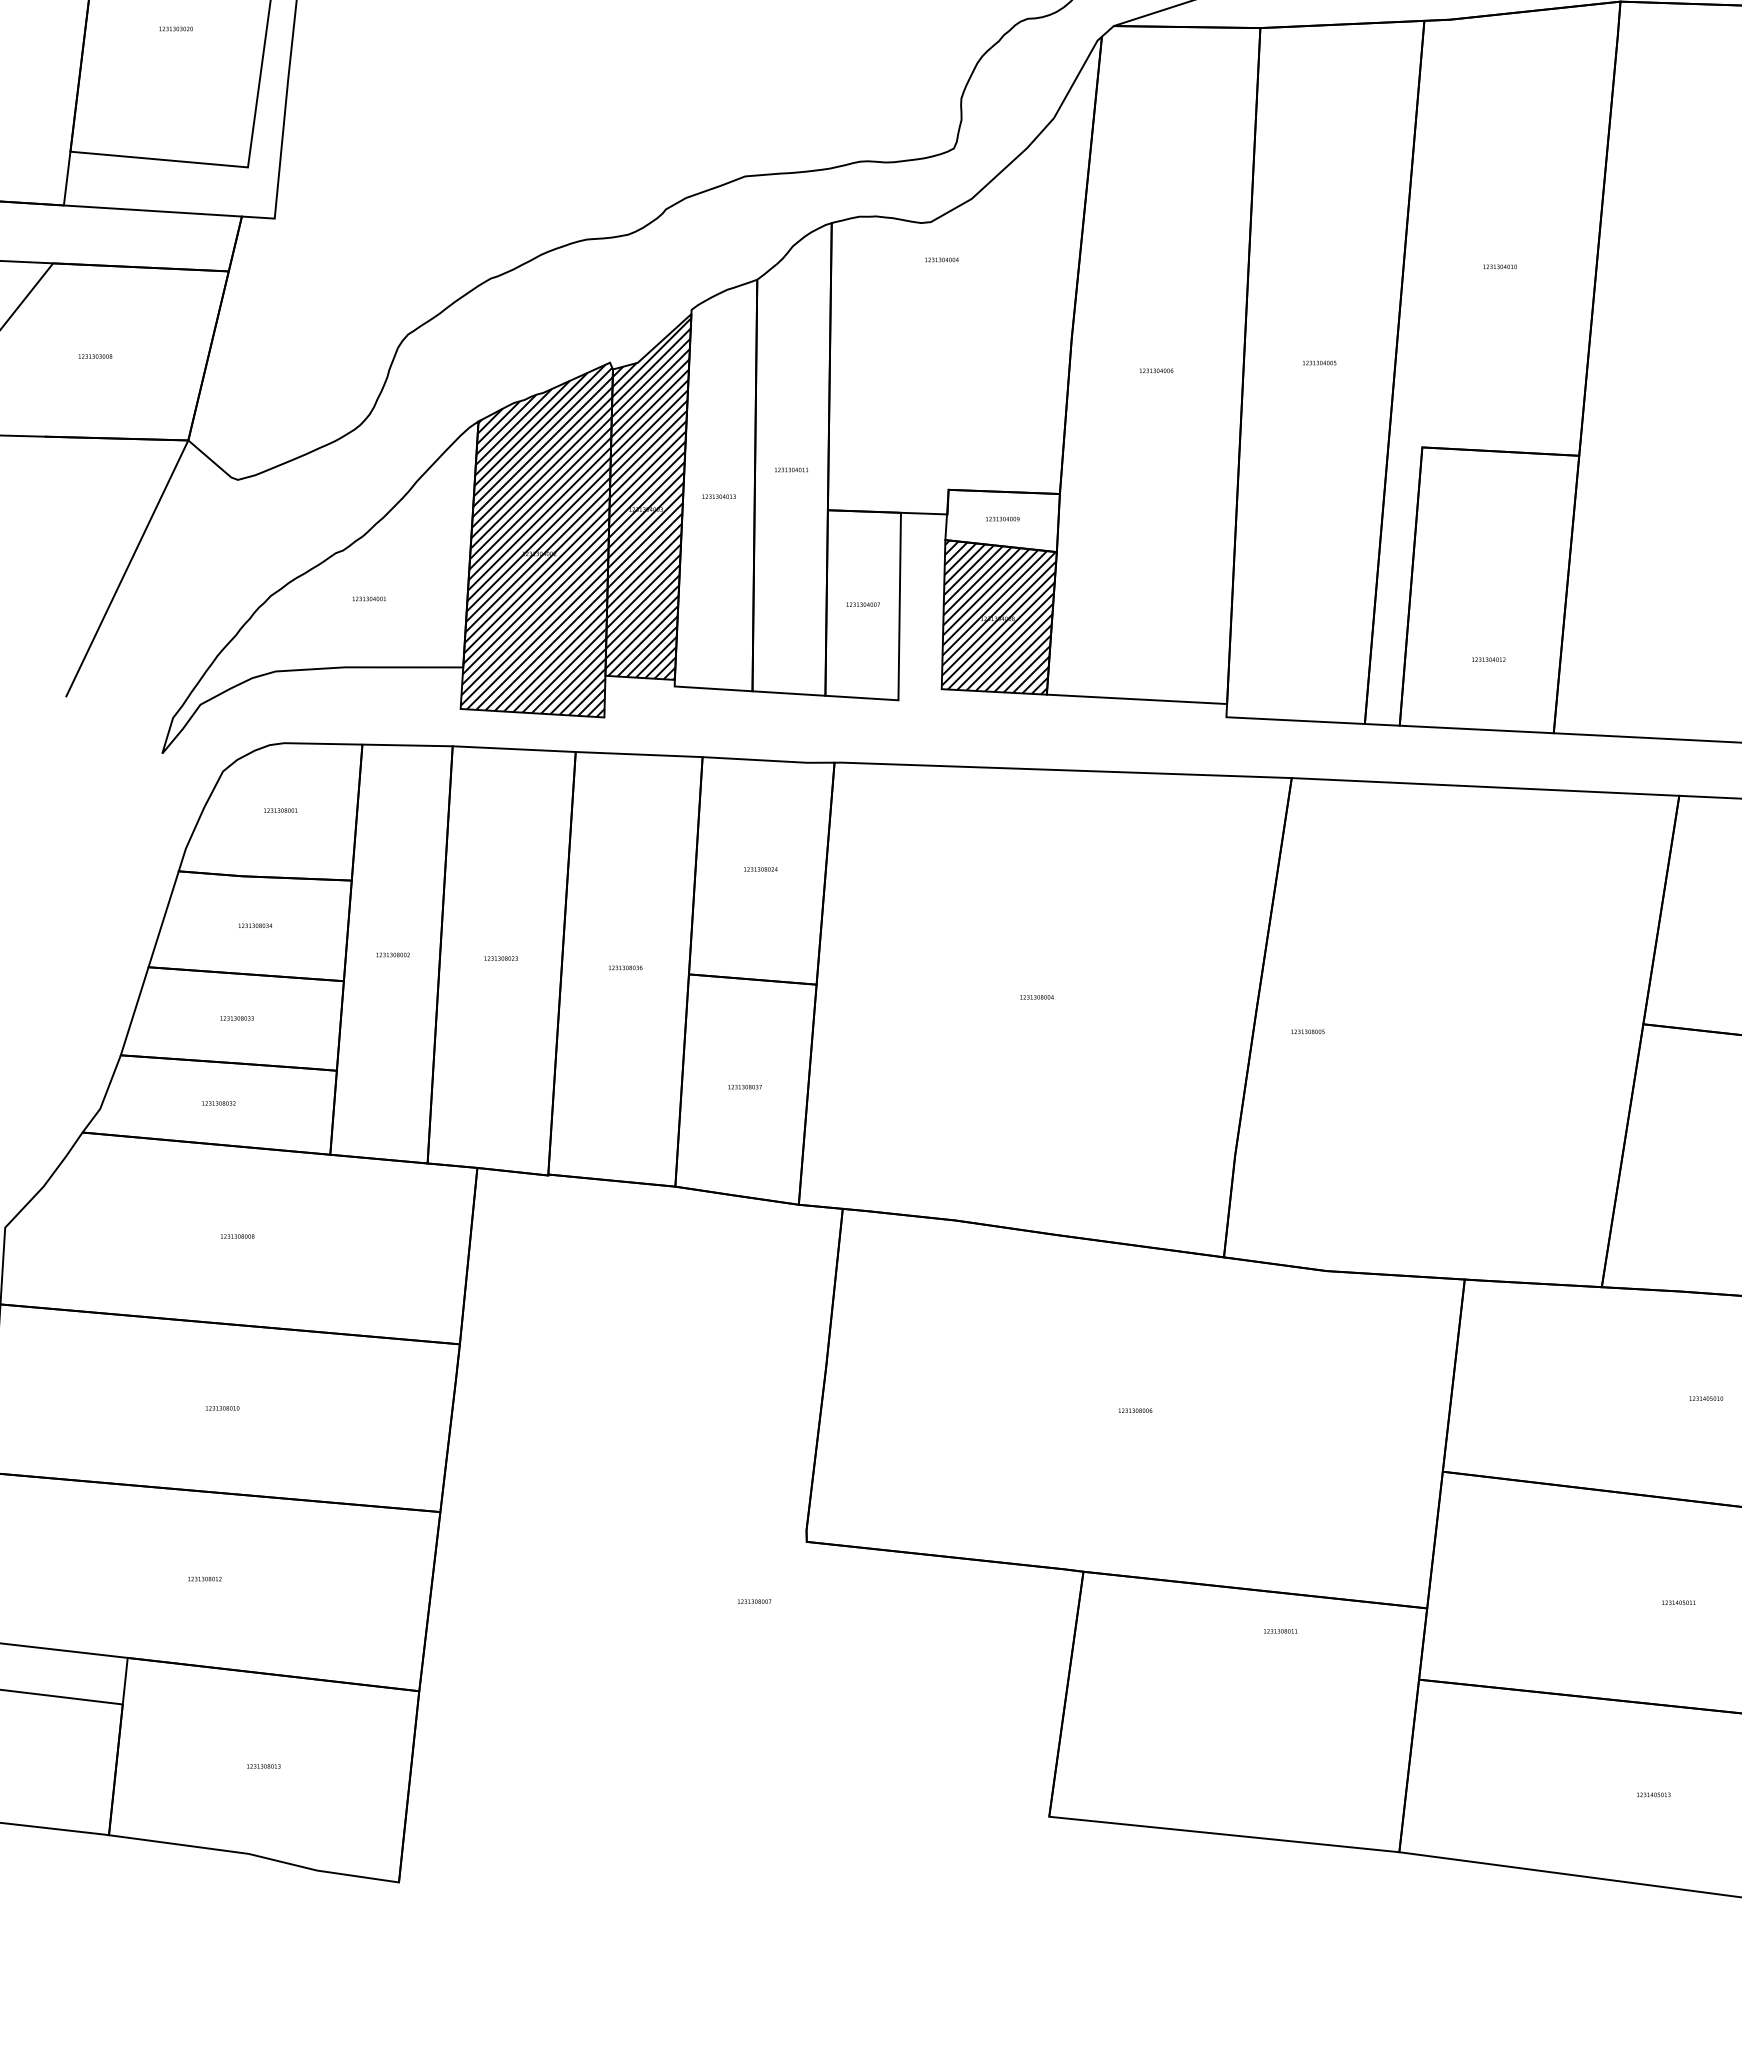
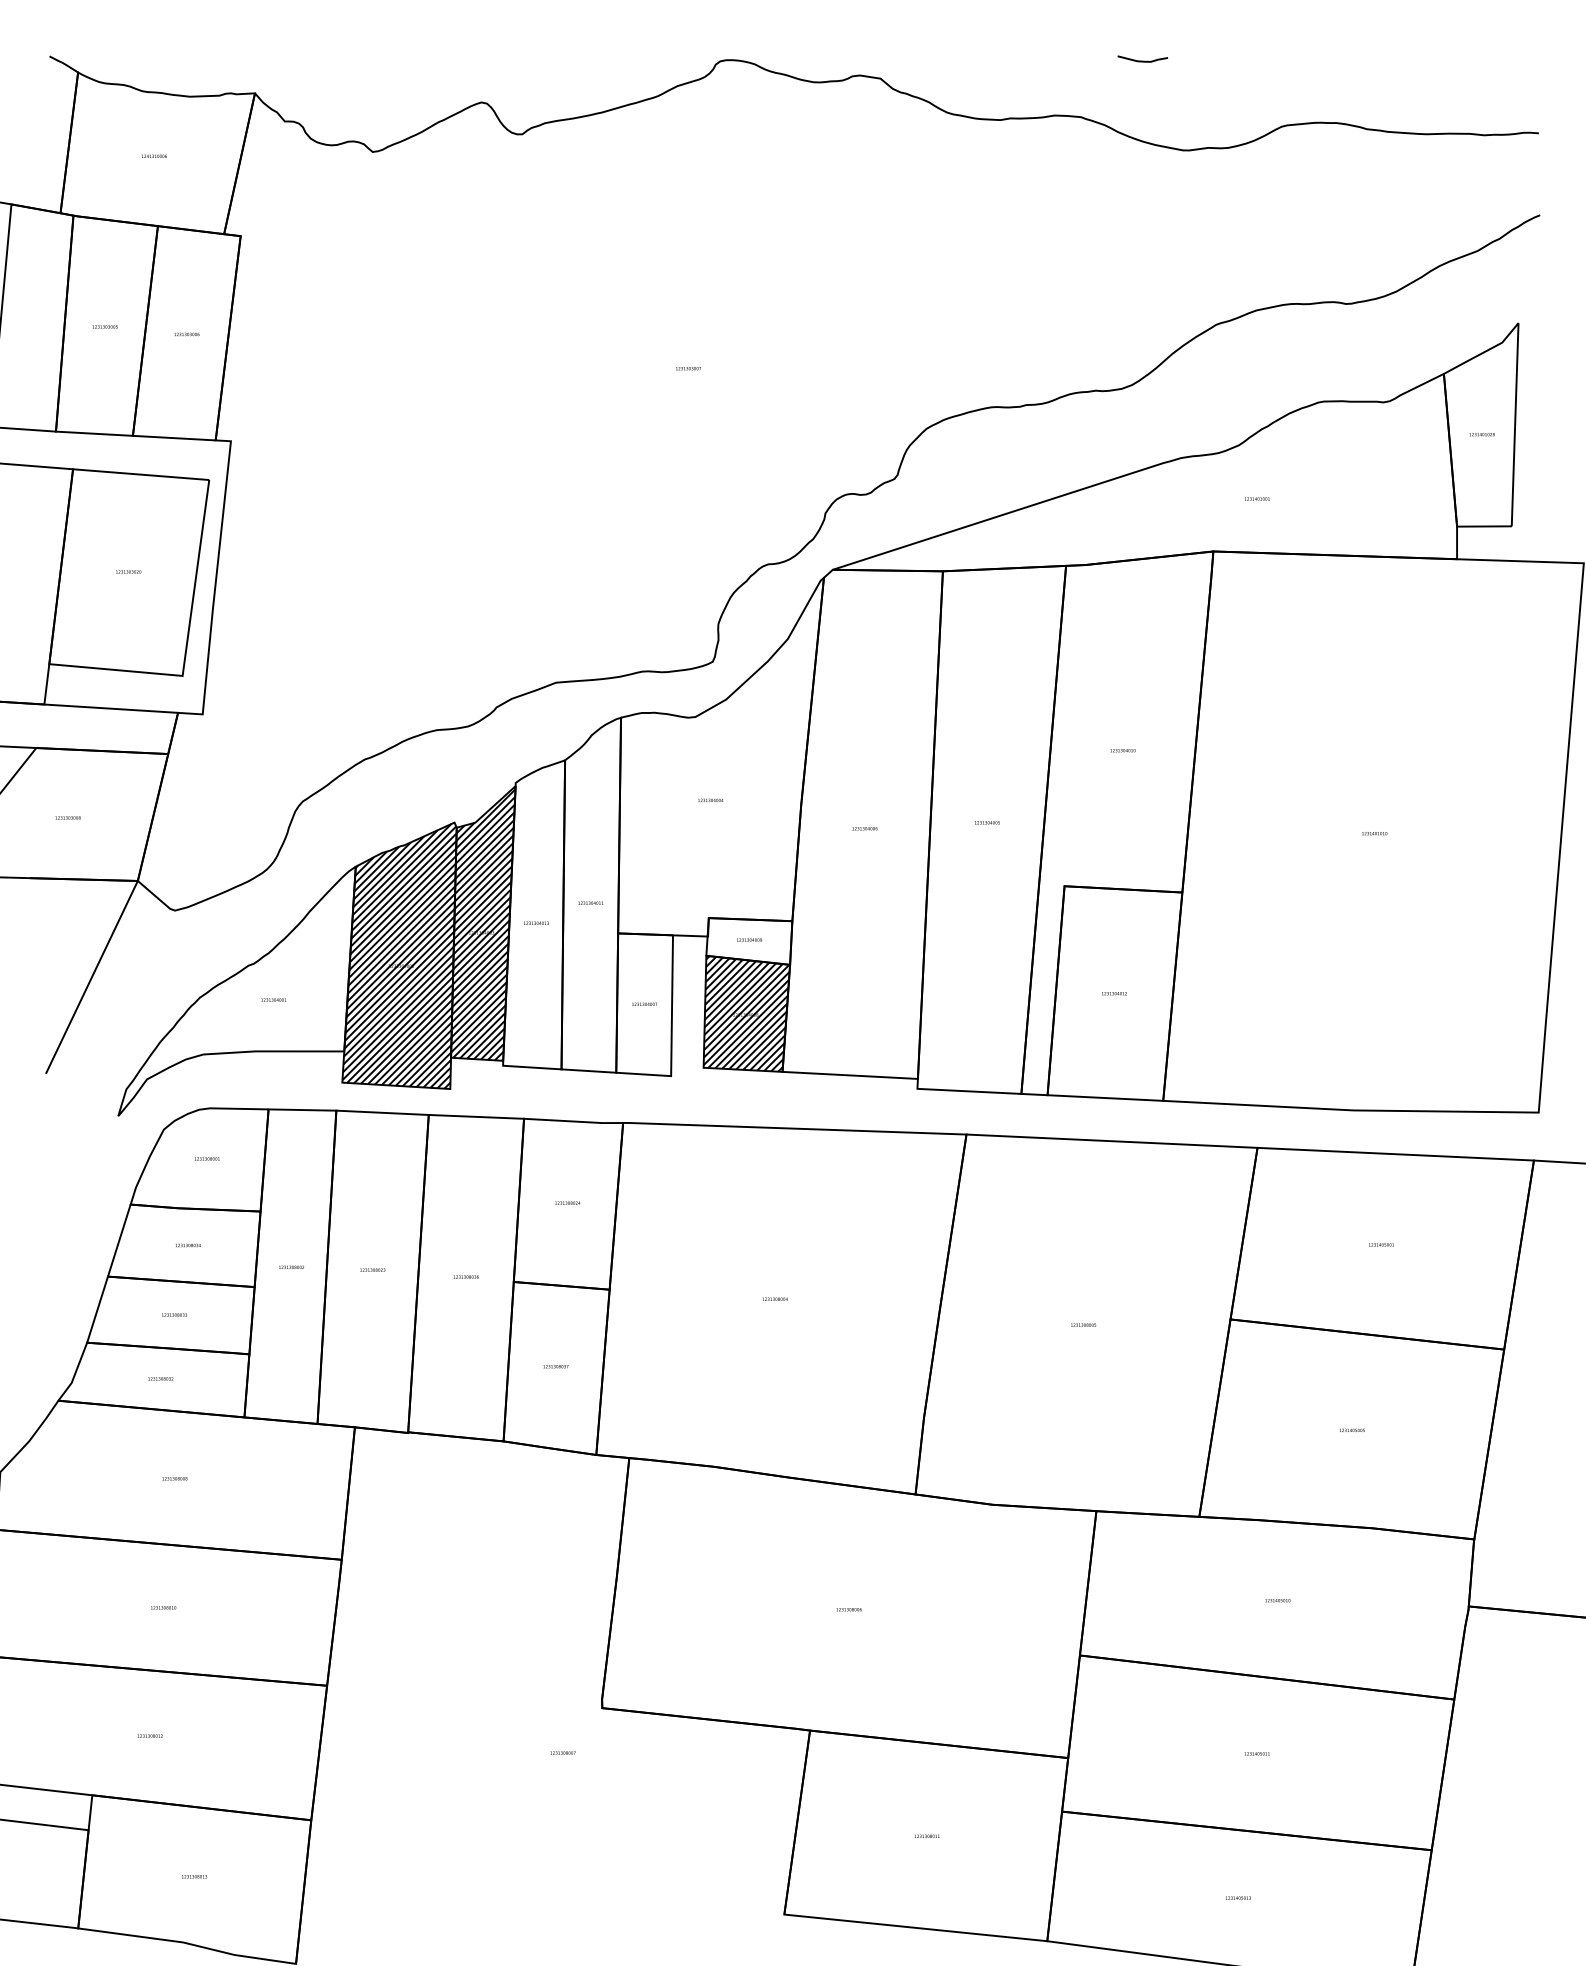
text: (941, 258) -> (710, 799), moved
text: (1488, 659) -> (1114, 993), moved
text: (1307, 1031) -> (1083, 1324), moved
text: (1281, 1630) -> (927, 1835), moved

